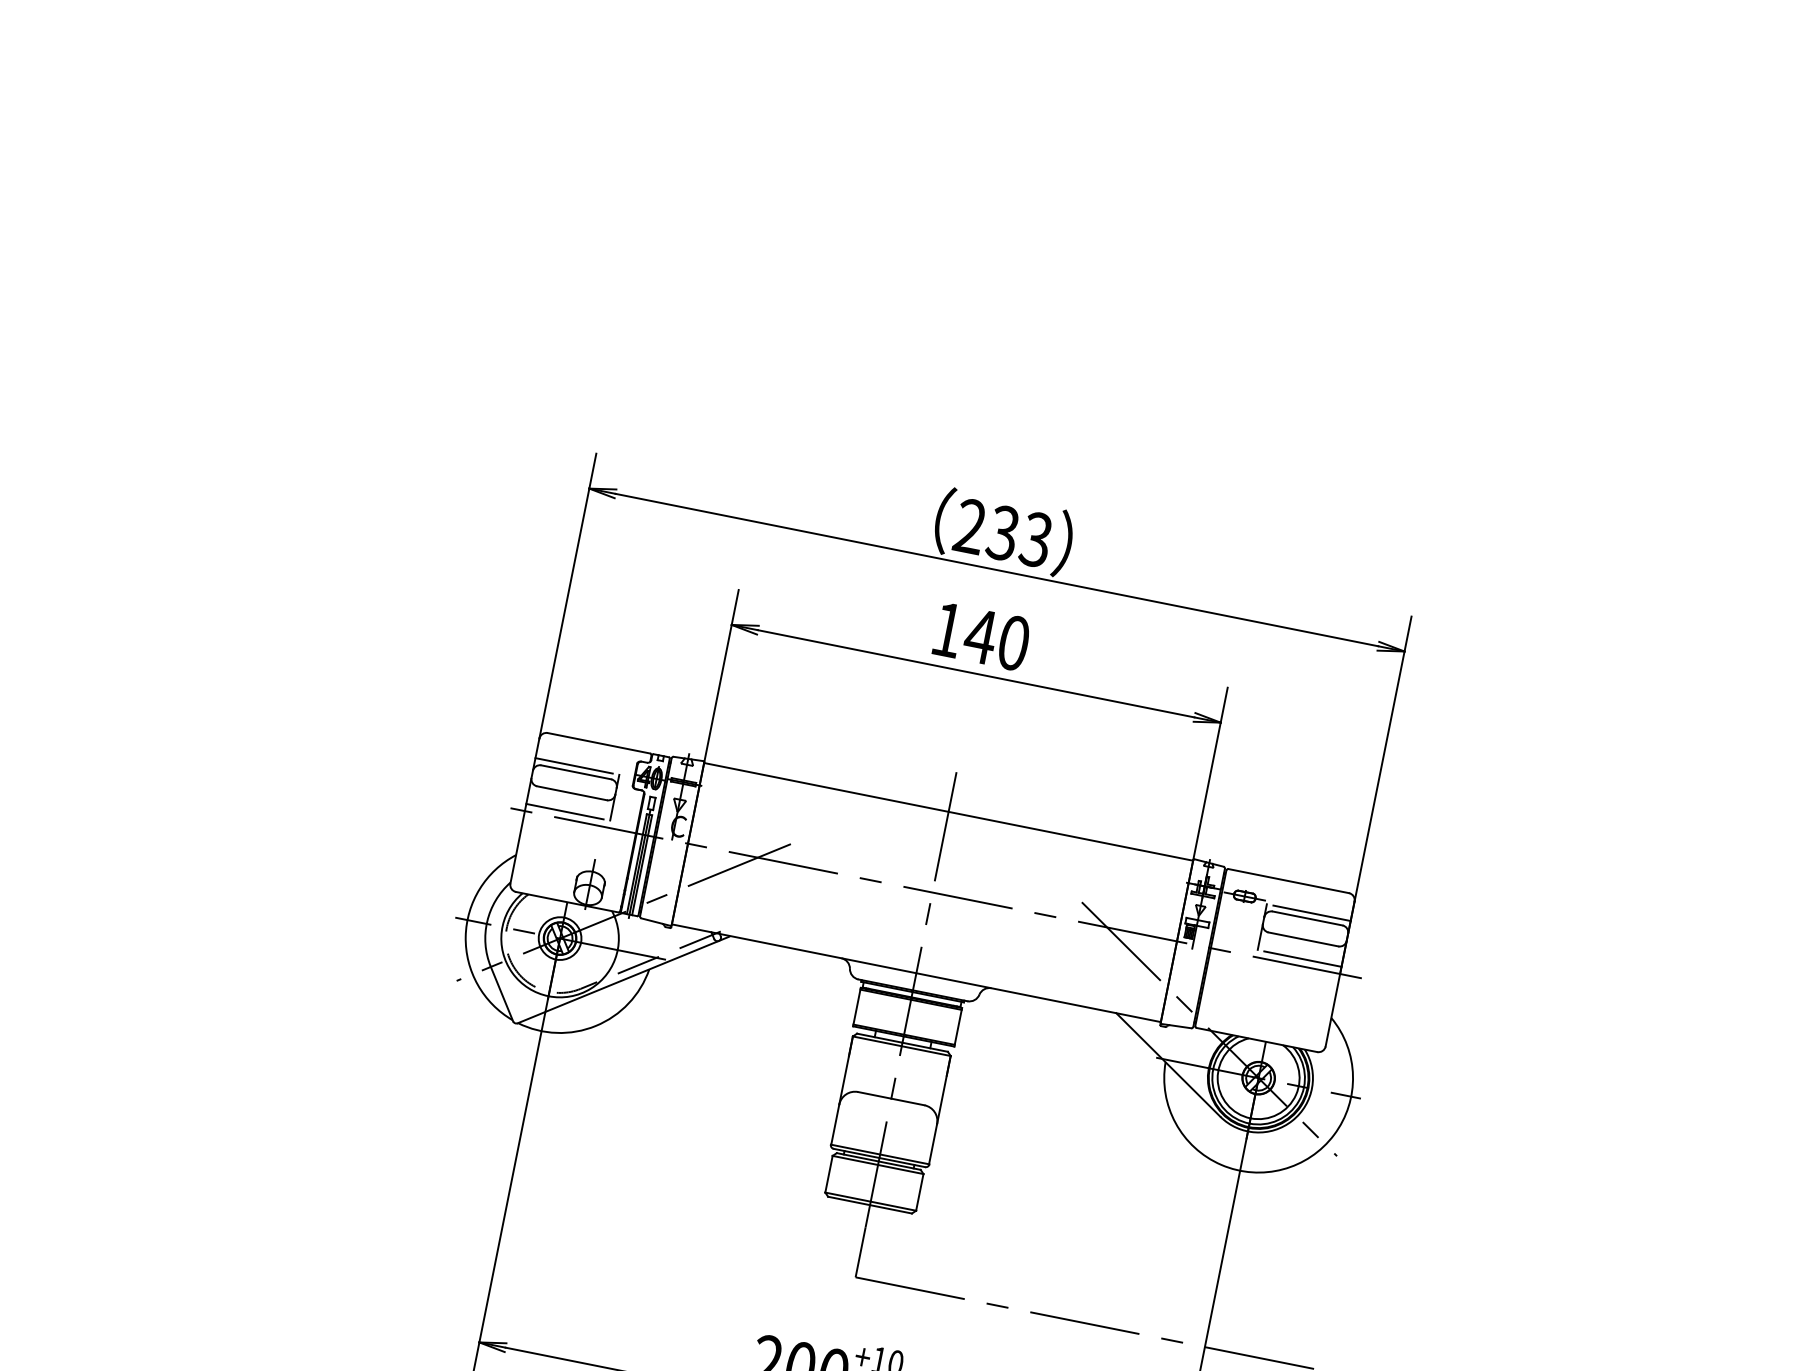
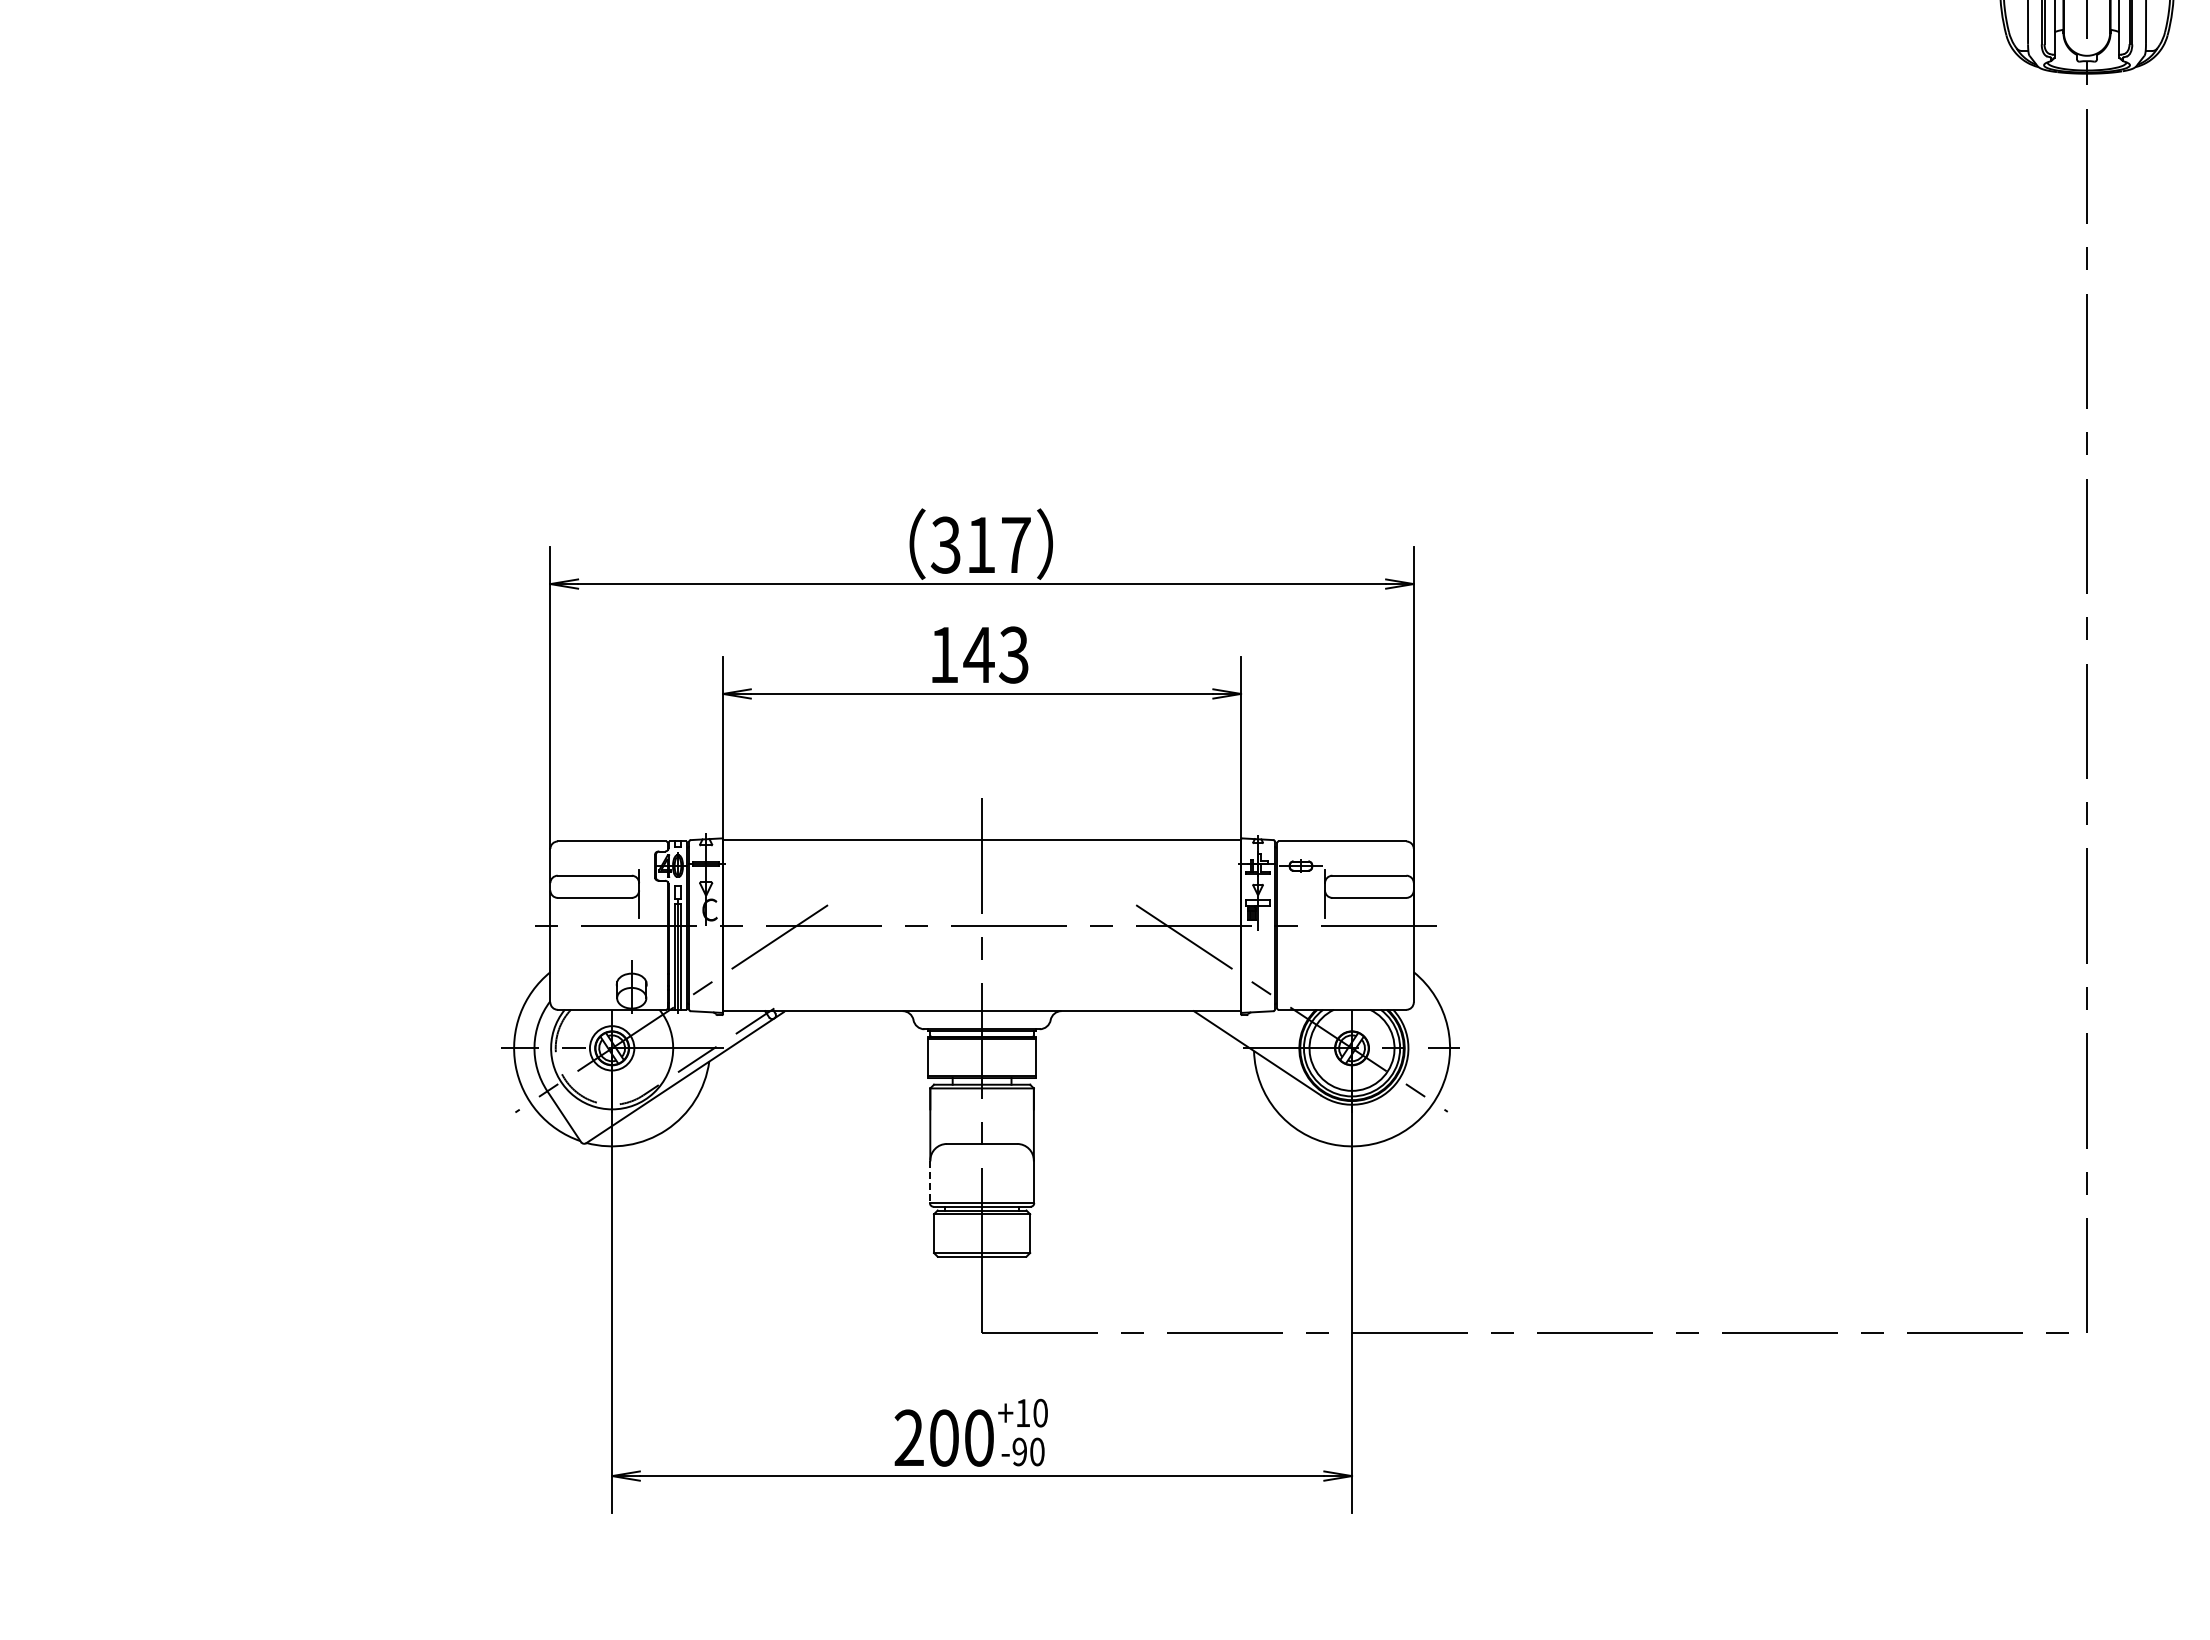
text: (1002, 532) -> (980, 544), 233 -> 317
text: (1013, 642) -> (1013, 654), 140 -> 143
line: (574, 765) -> (591, 869), removed
line: (565, 812) -> (591, 918), removed
line: (1311, 913) -> (1372, 869), removed
line: (1302, 959) -> (1372, 918), removed
line: (835, 1125) -> (930, 1182), solid -> dashed

